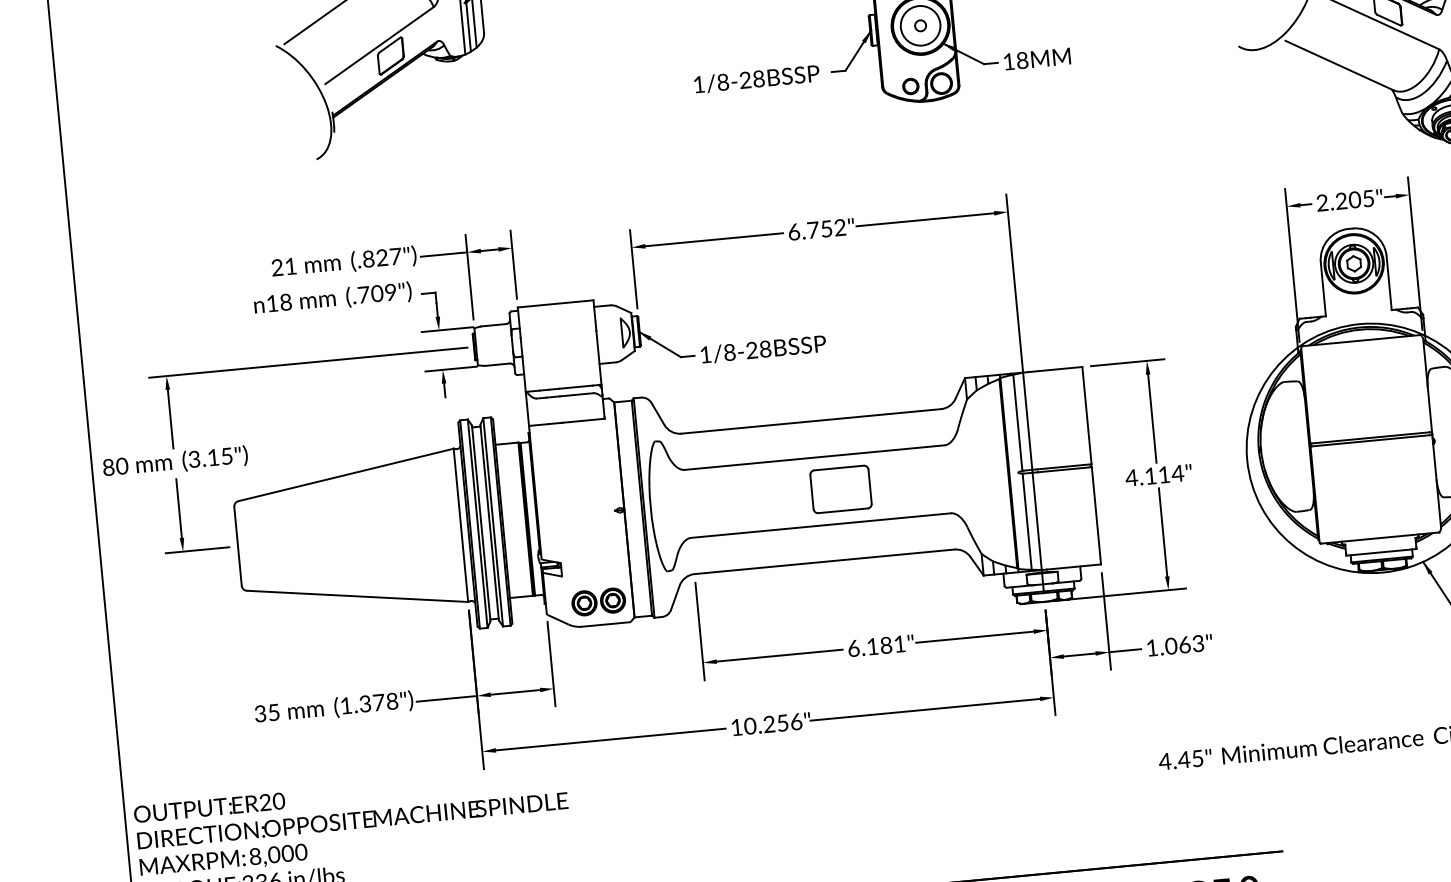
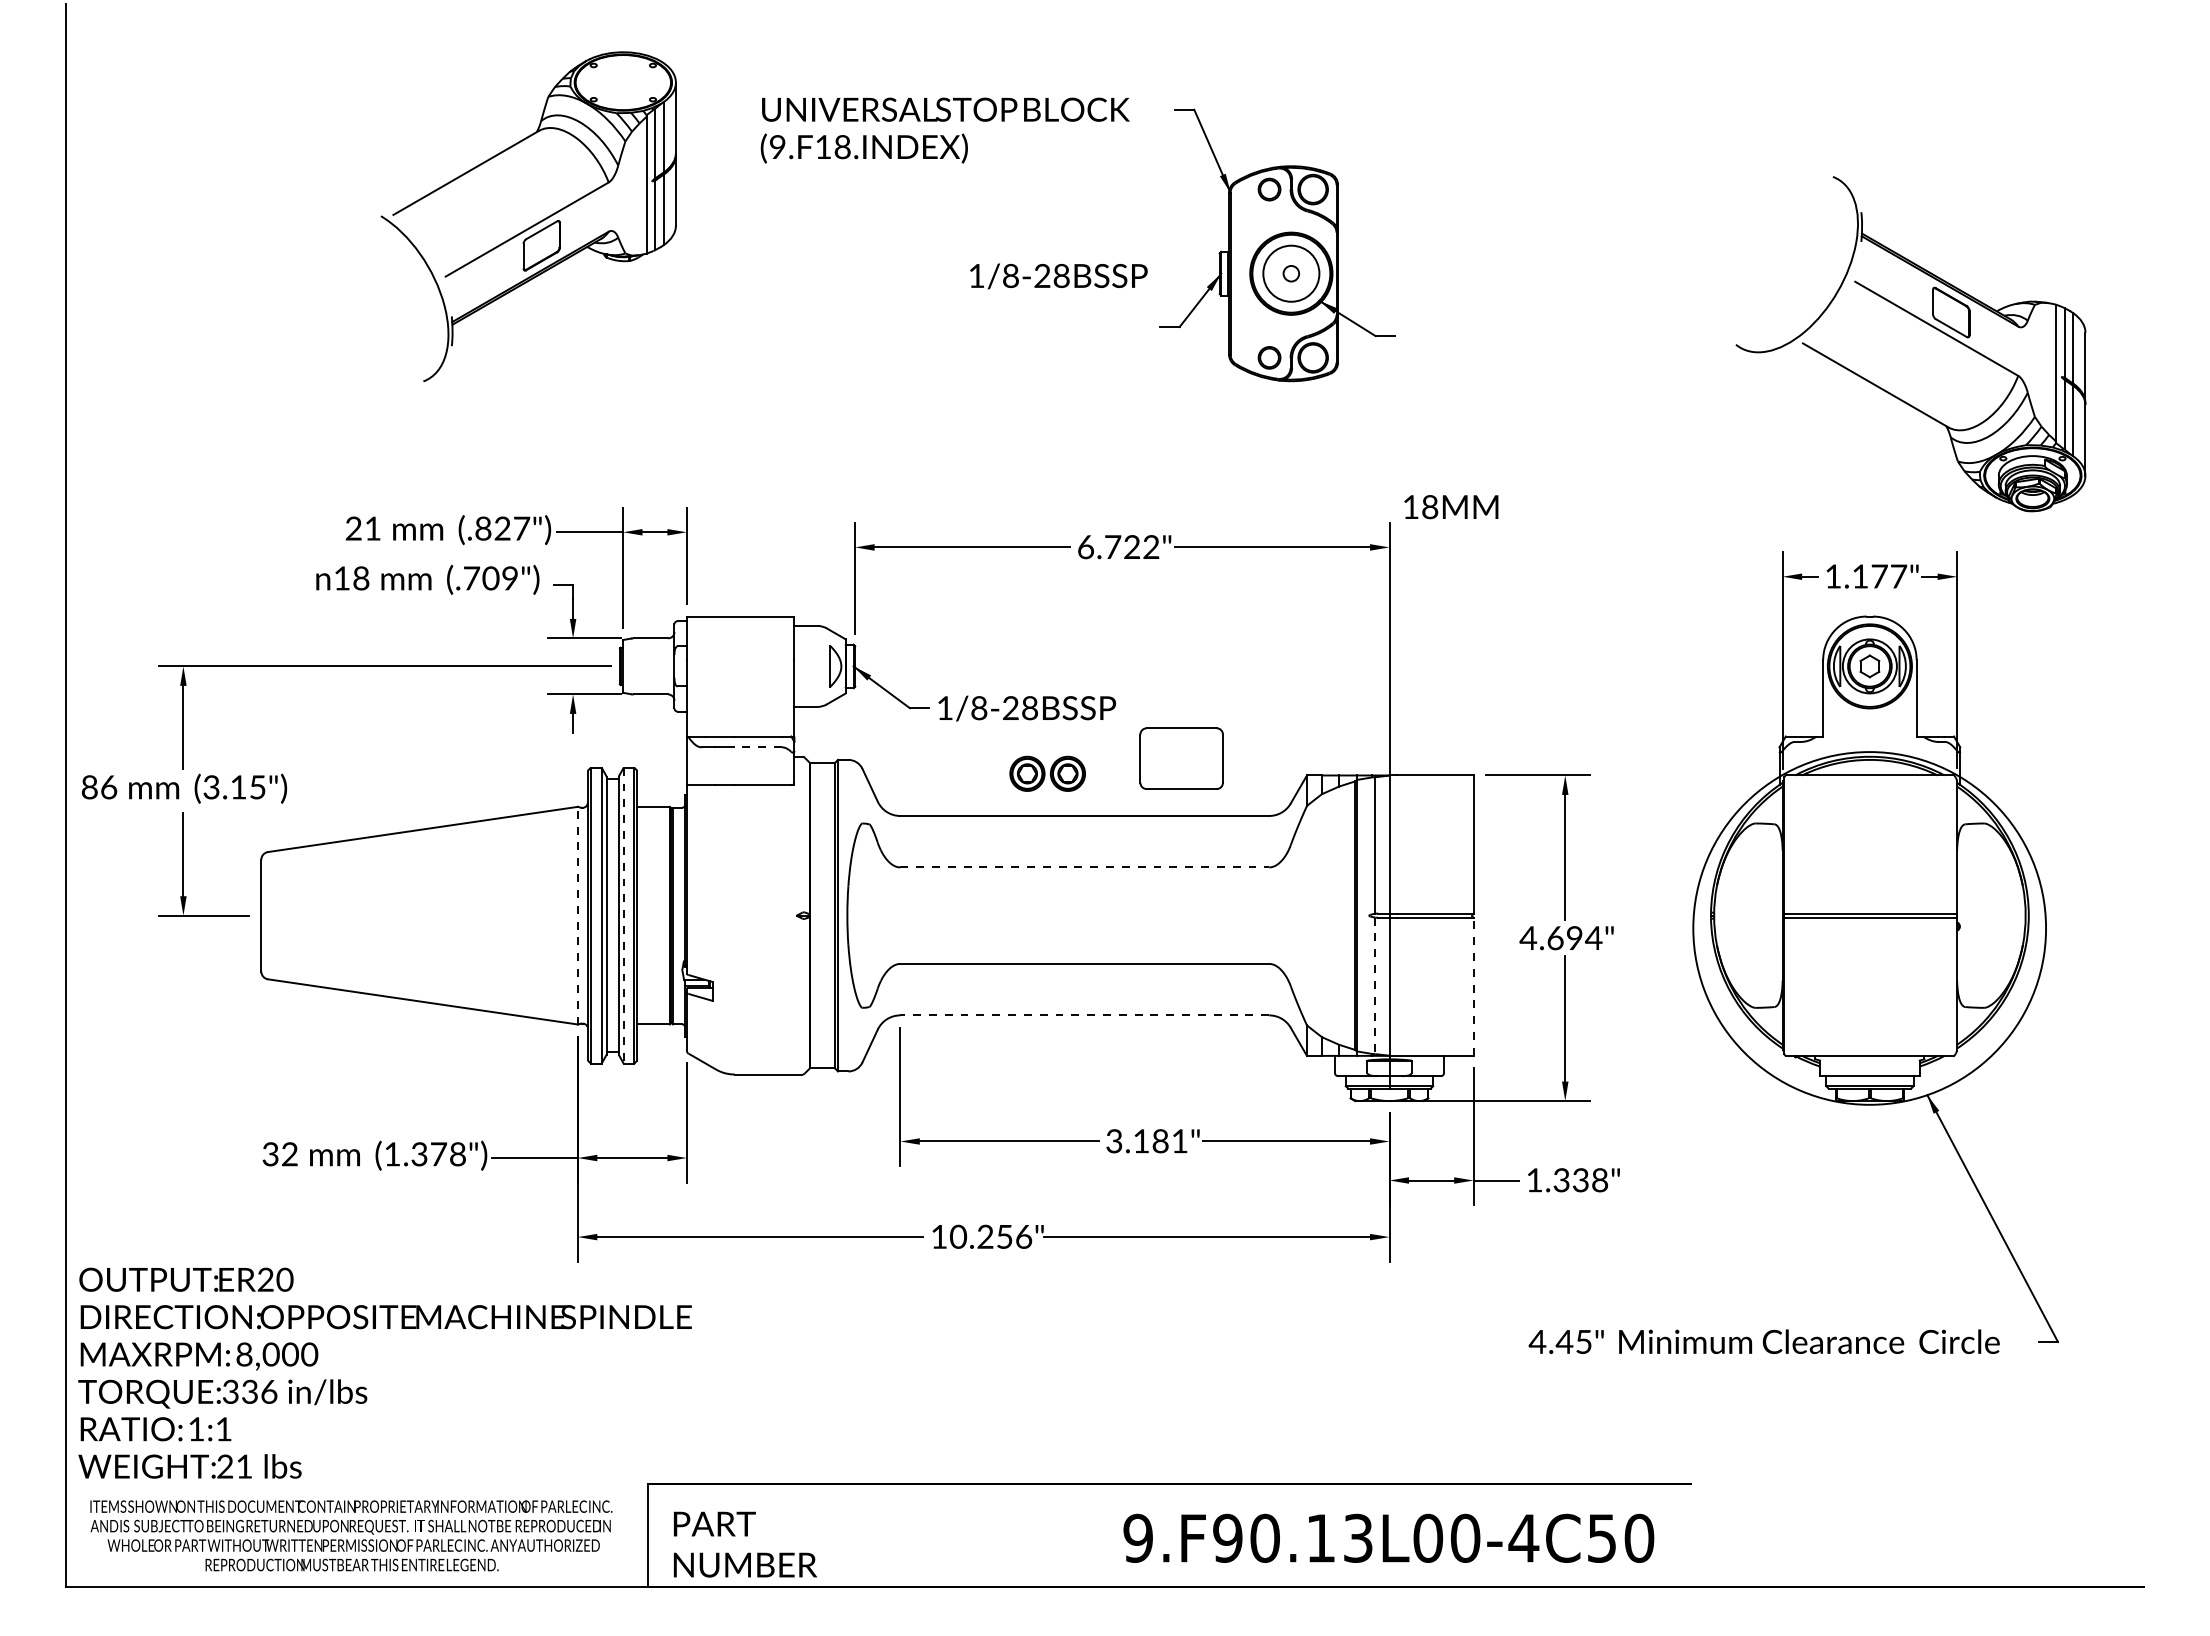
text: (1037, 59) -> (1451, 507), moved
text: (756, 79) -> (1058, 276), moved
text: (1345, 200) -> (1866, 576), 2.205" -> 1.177"
text: (826, 229) -> (1131, 547), 6.752" -> 6.722"
line: (576, 394) -> (758, 747), solid -> dashed
line: (815, 457) -> (1085, 867), solid -> dashed
text: (121, 465) -> (108, 786), 80 -> 86
text: (1157, 475) -> (1564, 938), 4.114" -> 4.694"
part: (840, 489) -> (1181, 758), moved
line: (1096, 515) -> (1473, 986), solid -> dashed
line: (493, 522) -> (623, 915), solid -> dashed
line: (1027, 522) -> (1375, 986), solid -> dashed
line: (460, 525) -> (577, 915), solid -> dashed
line: (824, 561) -> (1084, 1015), solid -> dashed
part: (598, 601) -> (1047, 773), moved
text: (1184, 645) -> (1580, 1180), 1.063" -> 1.338"
text: (853, 647) -> (1114, 1140), 6.181" -> 3.181"
text: (273, 712) -> (289, 1154), 35 -> 32

